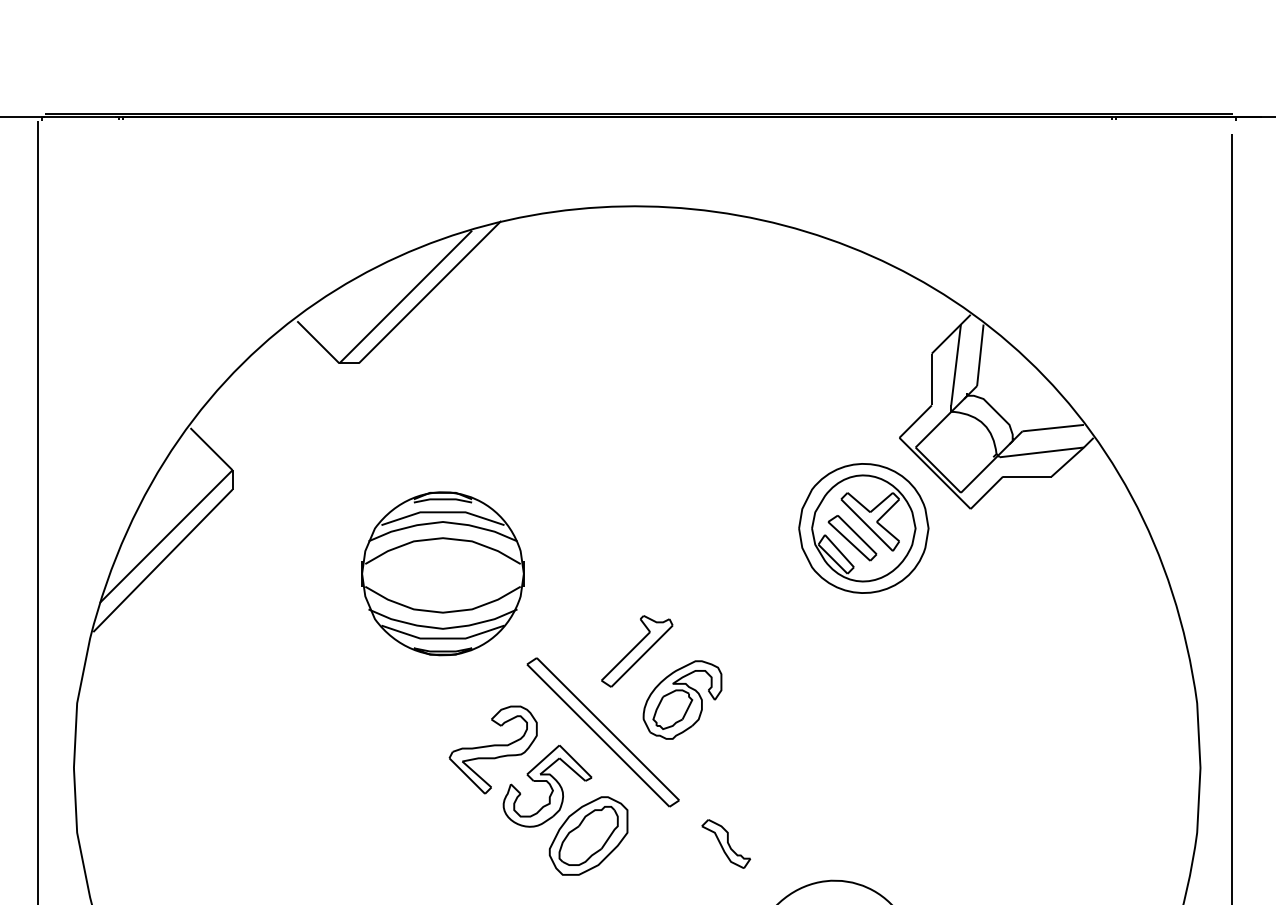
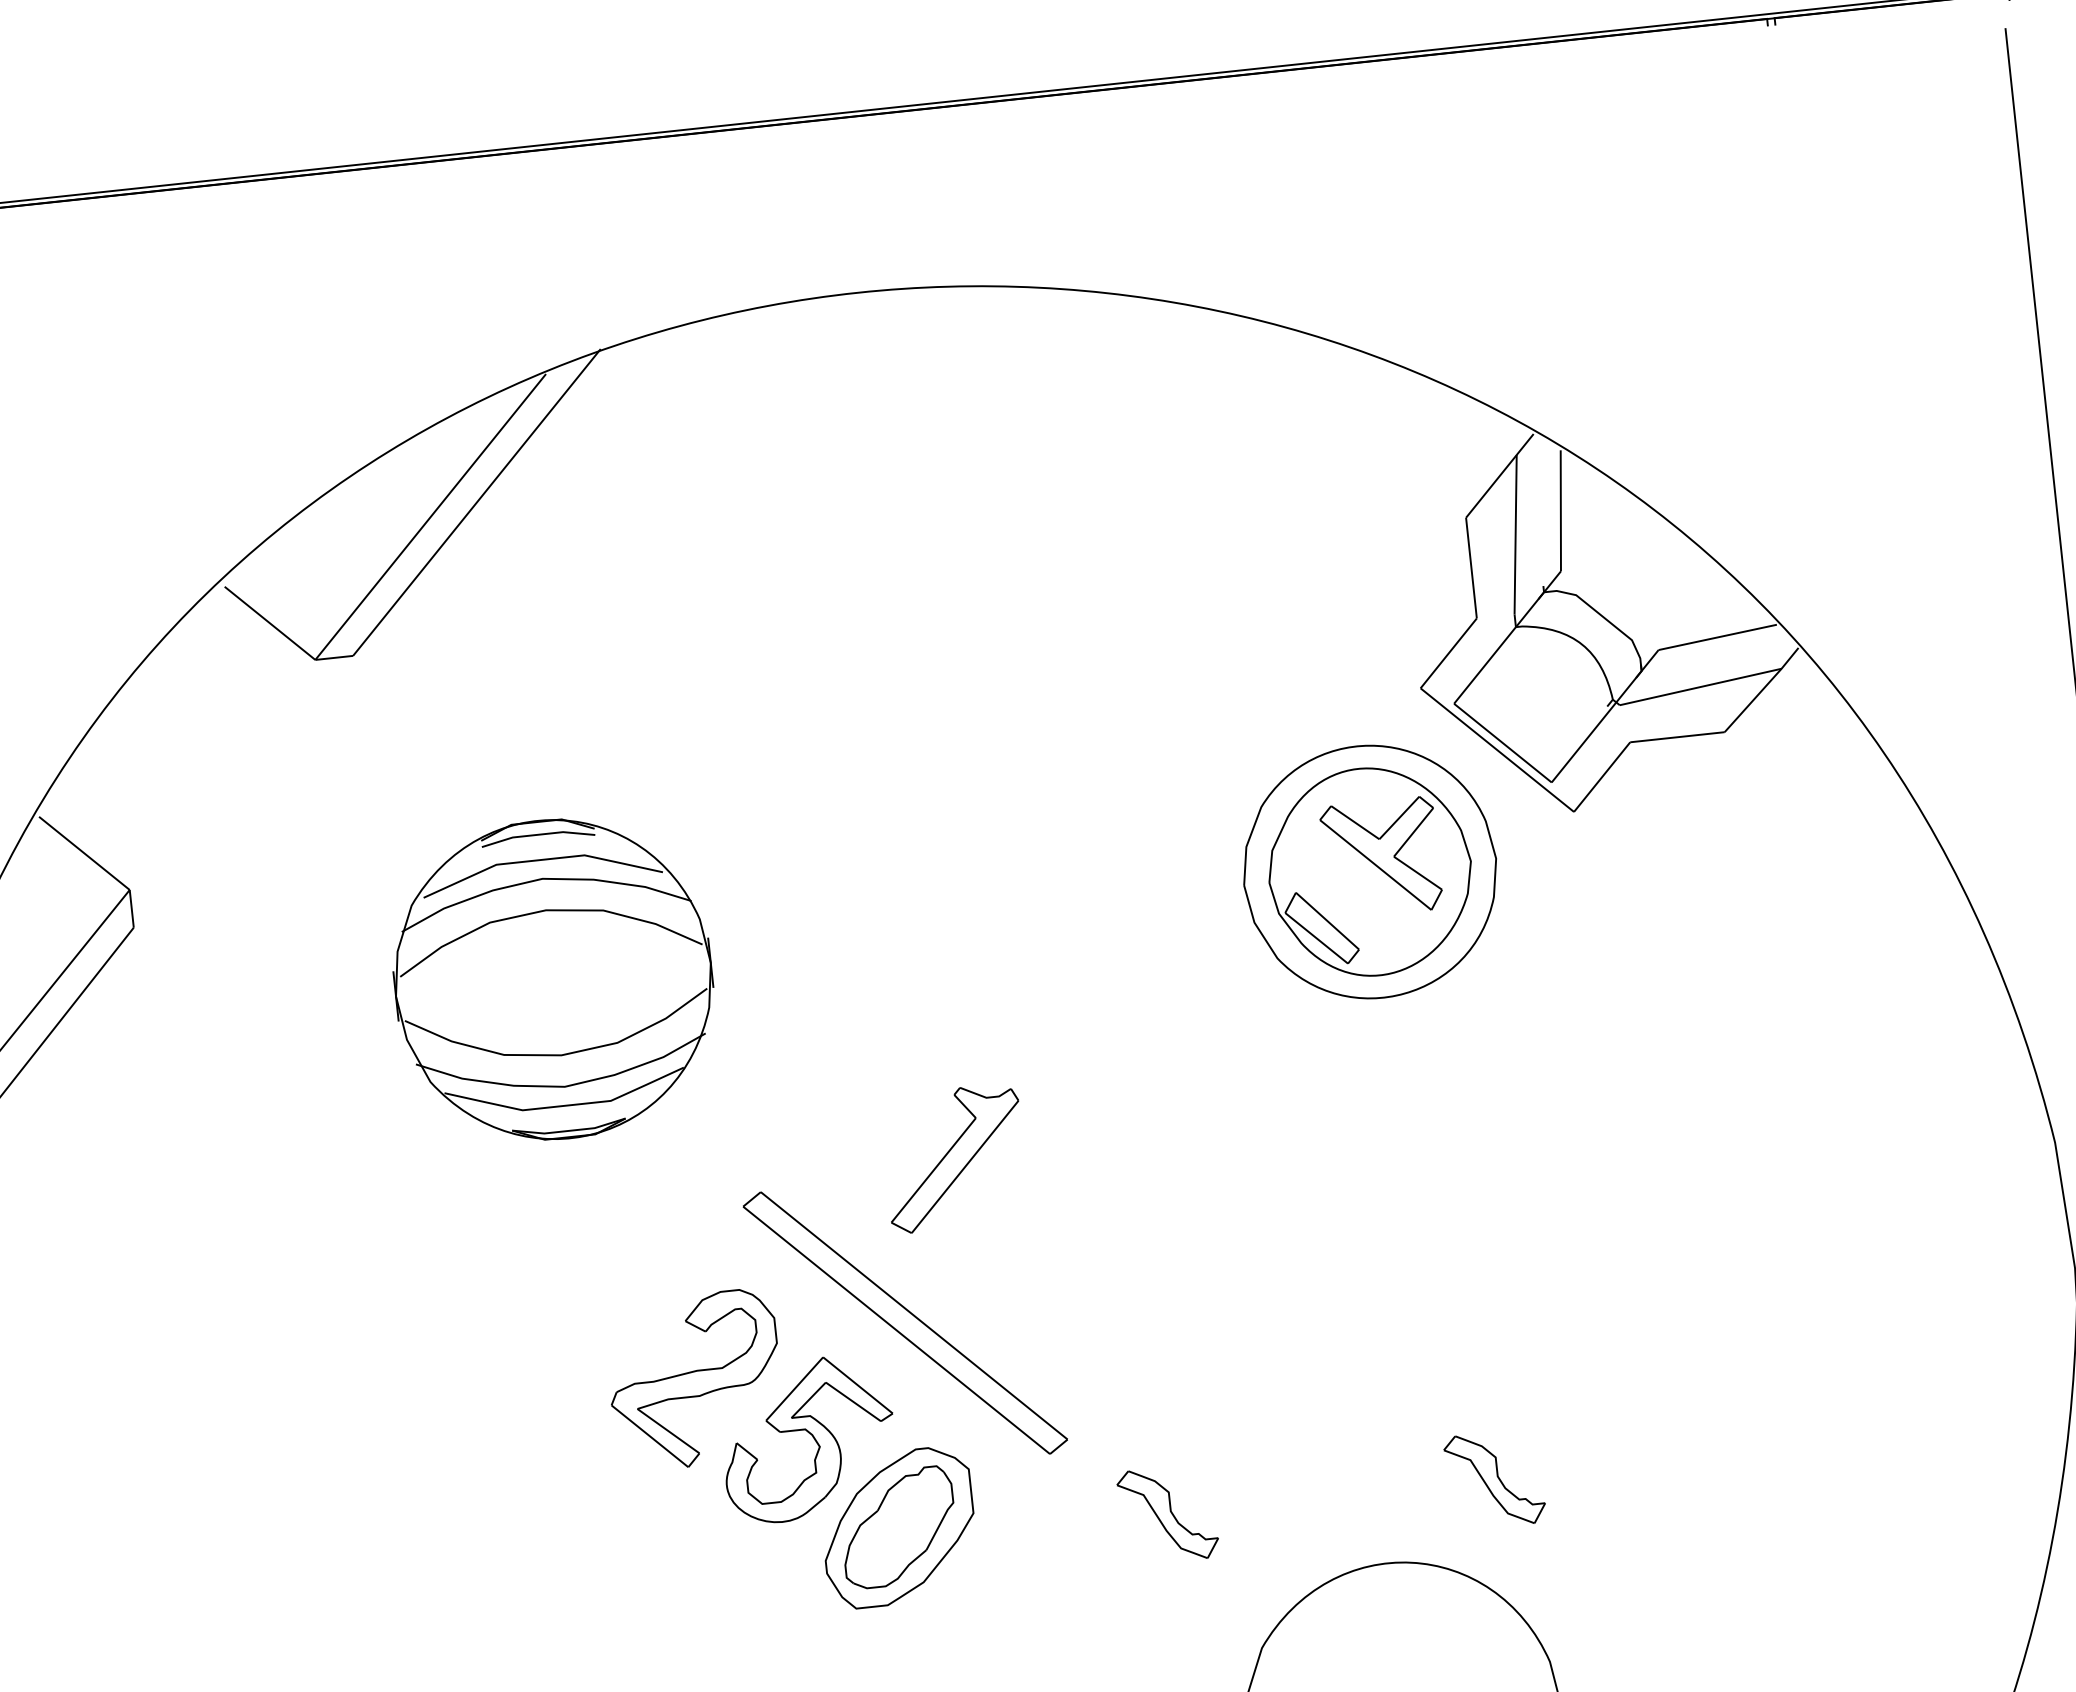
part: (852, 538) -> (1350, 893), removed
part: (442, 573) -> (552, 979), moved
part: (682, 699) -> (1052, 1242), removed
part: (894, 843) -> (1495, 1478), added

